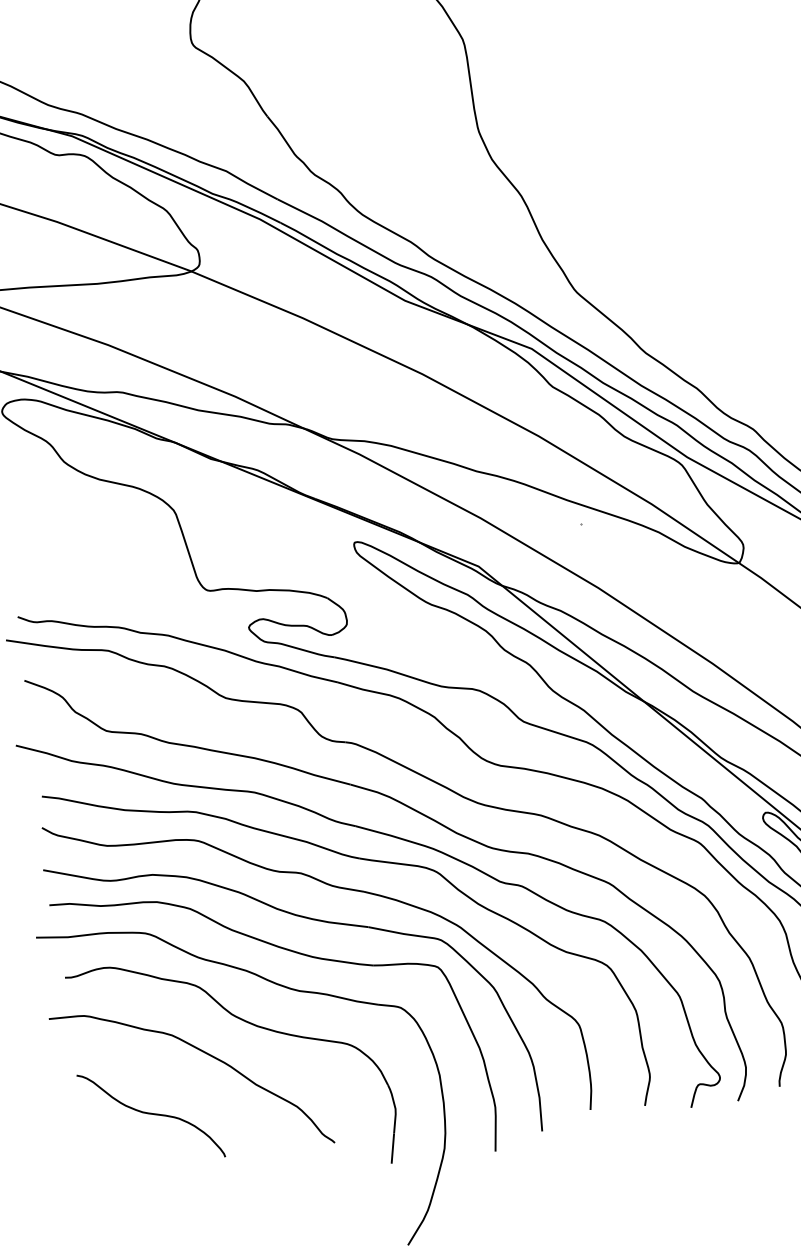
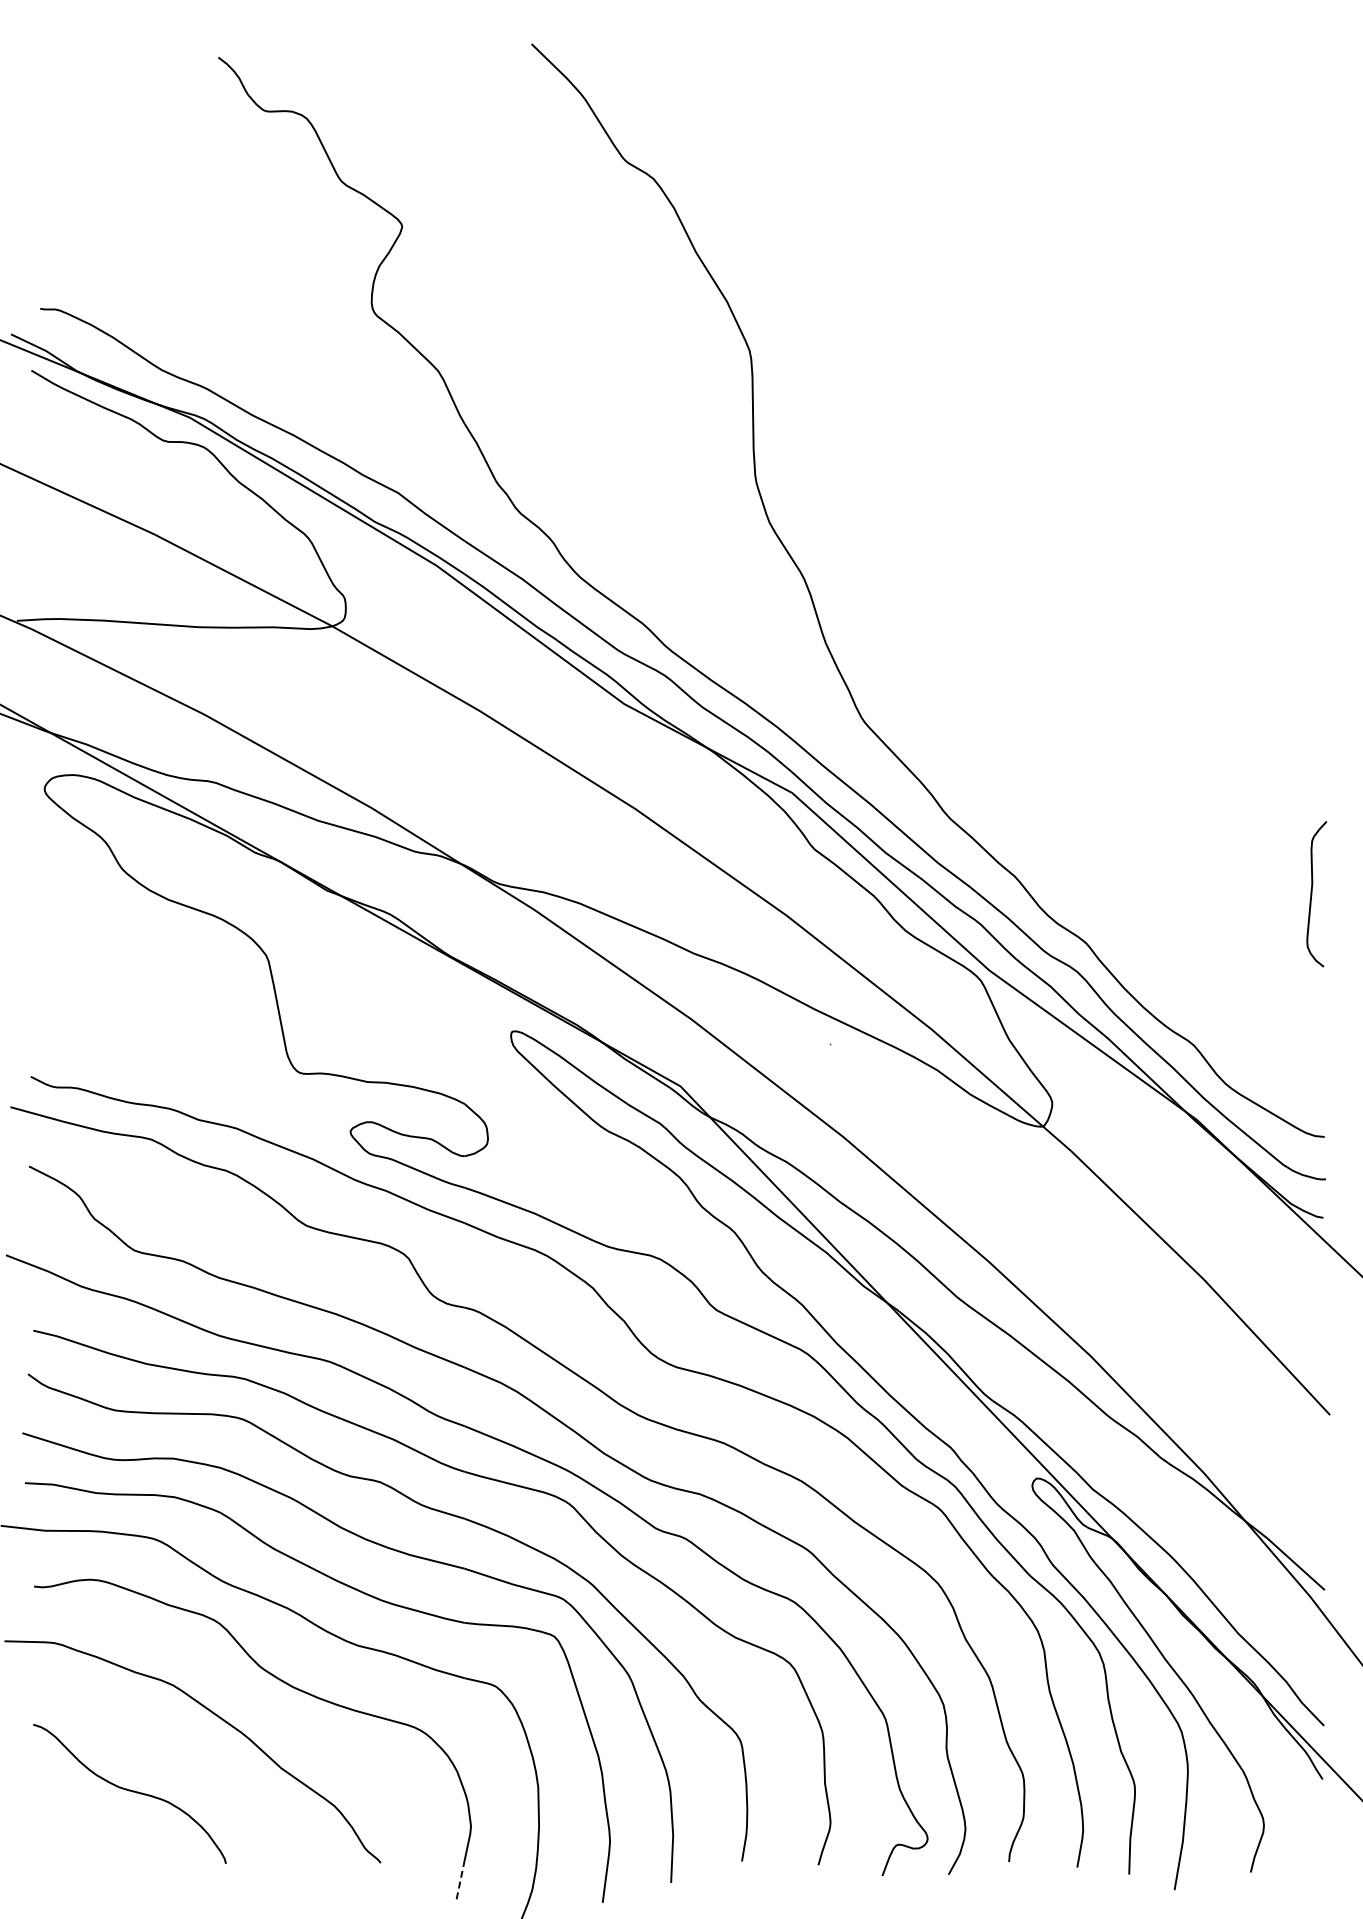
line: (392, 1148) -> (460, 1881), solid -> dashed

